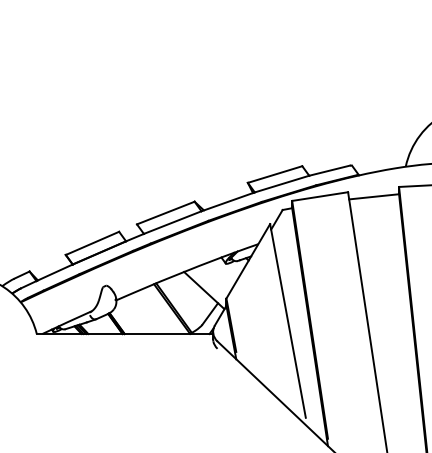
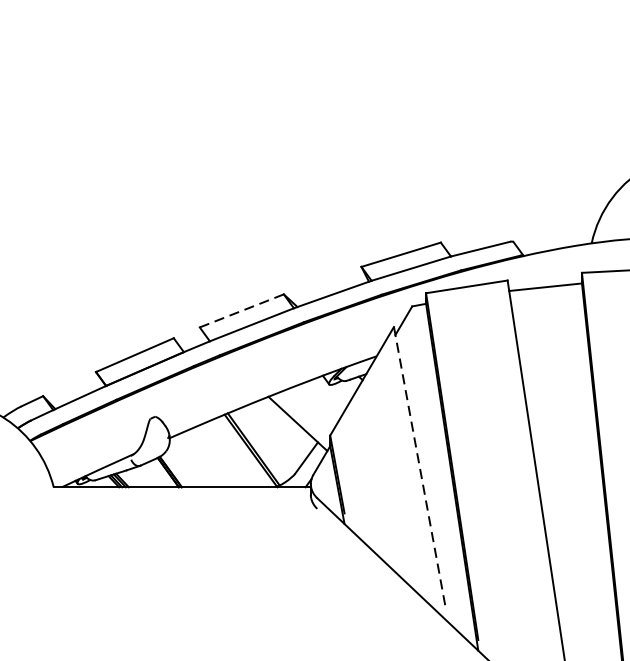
line: (165, 213) -> (241, 311), solid -> dashed
line: (288, 321) -> (420, 469), solid -> dashed

